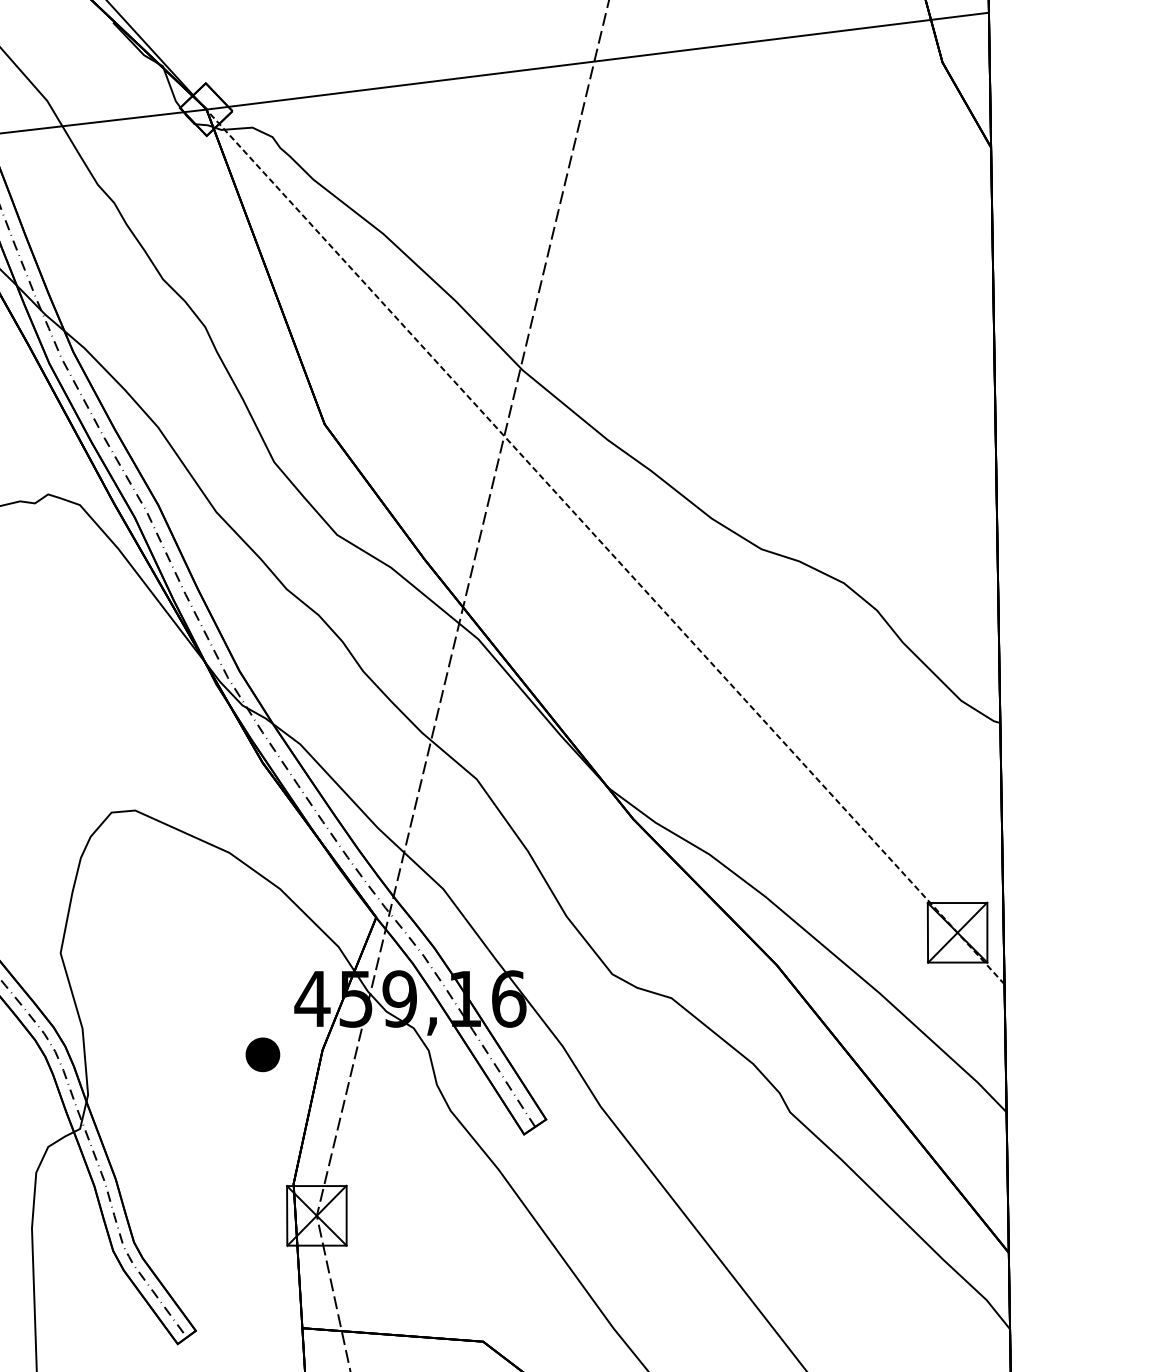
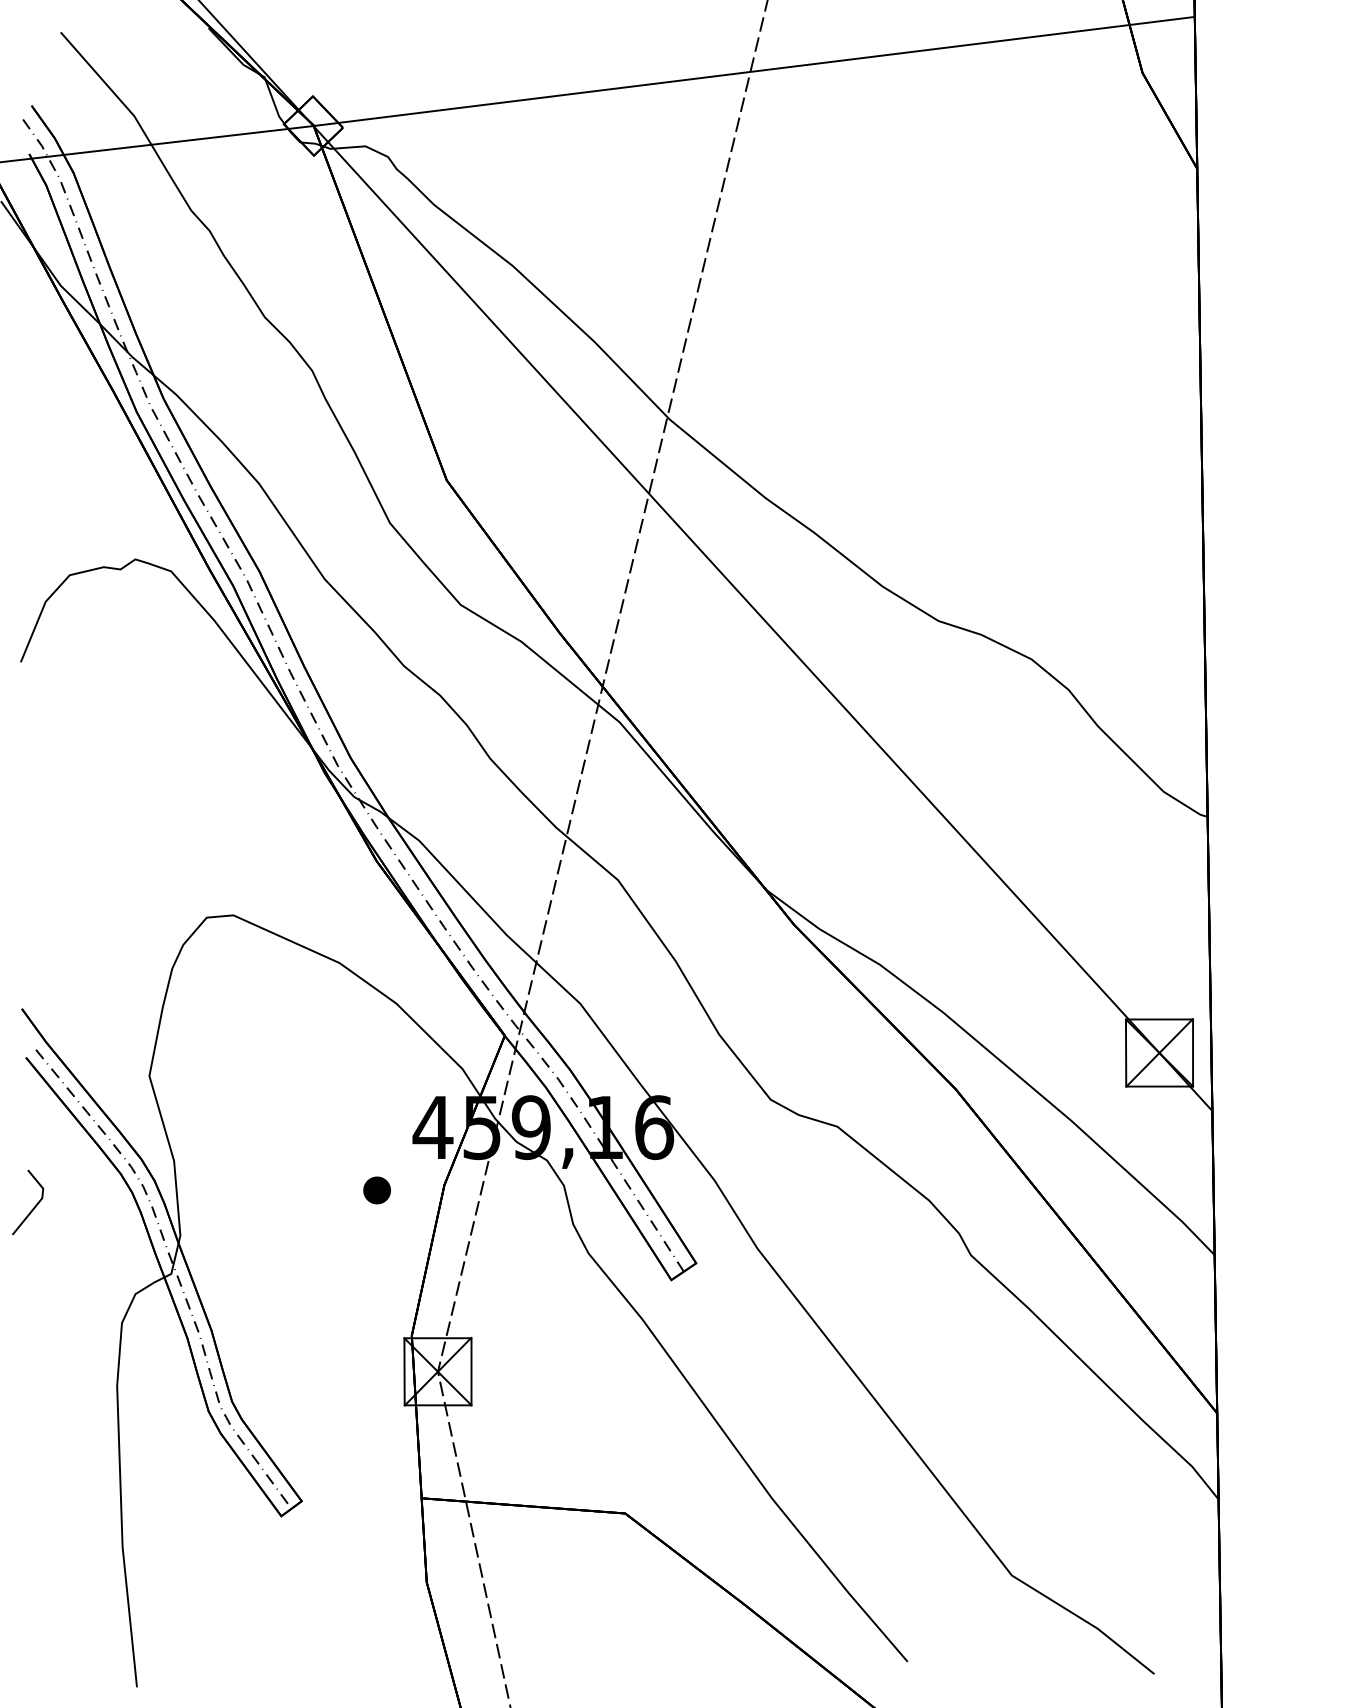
line: (605, 547) -> (763, 619), dashed -> solid
part: (262, 1054) -> (376, 1190), size x0.71

